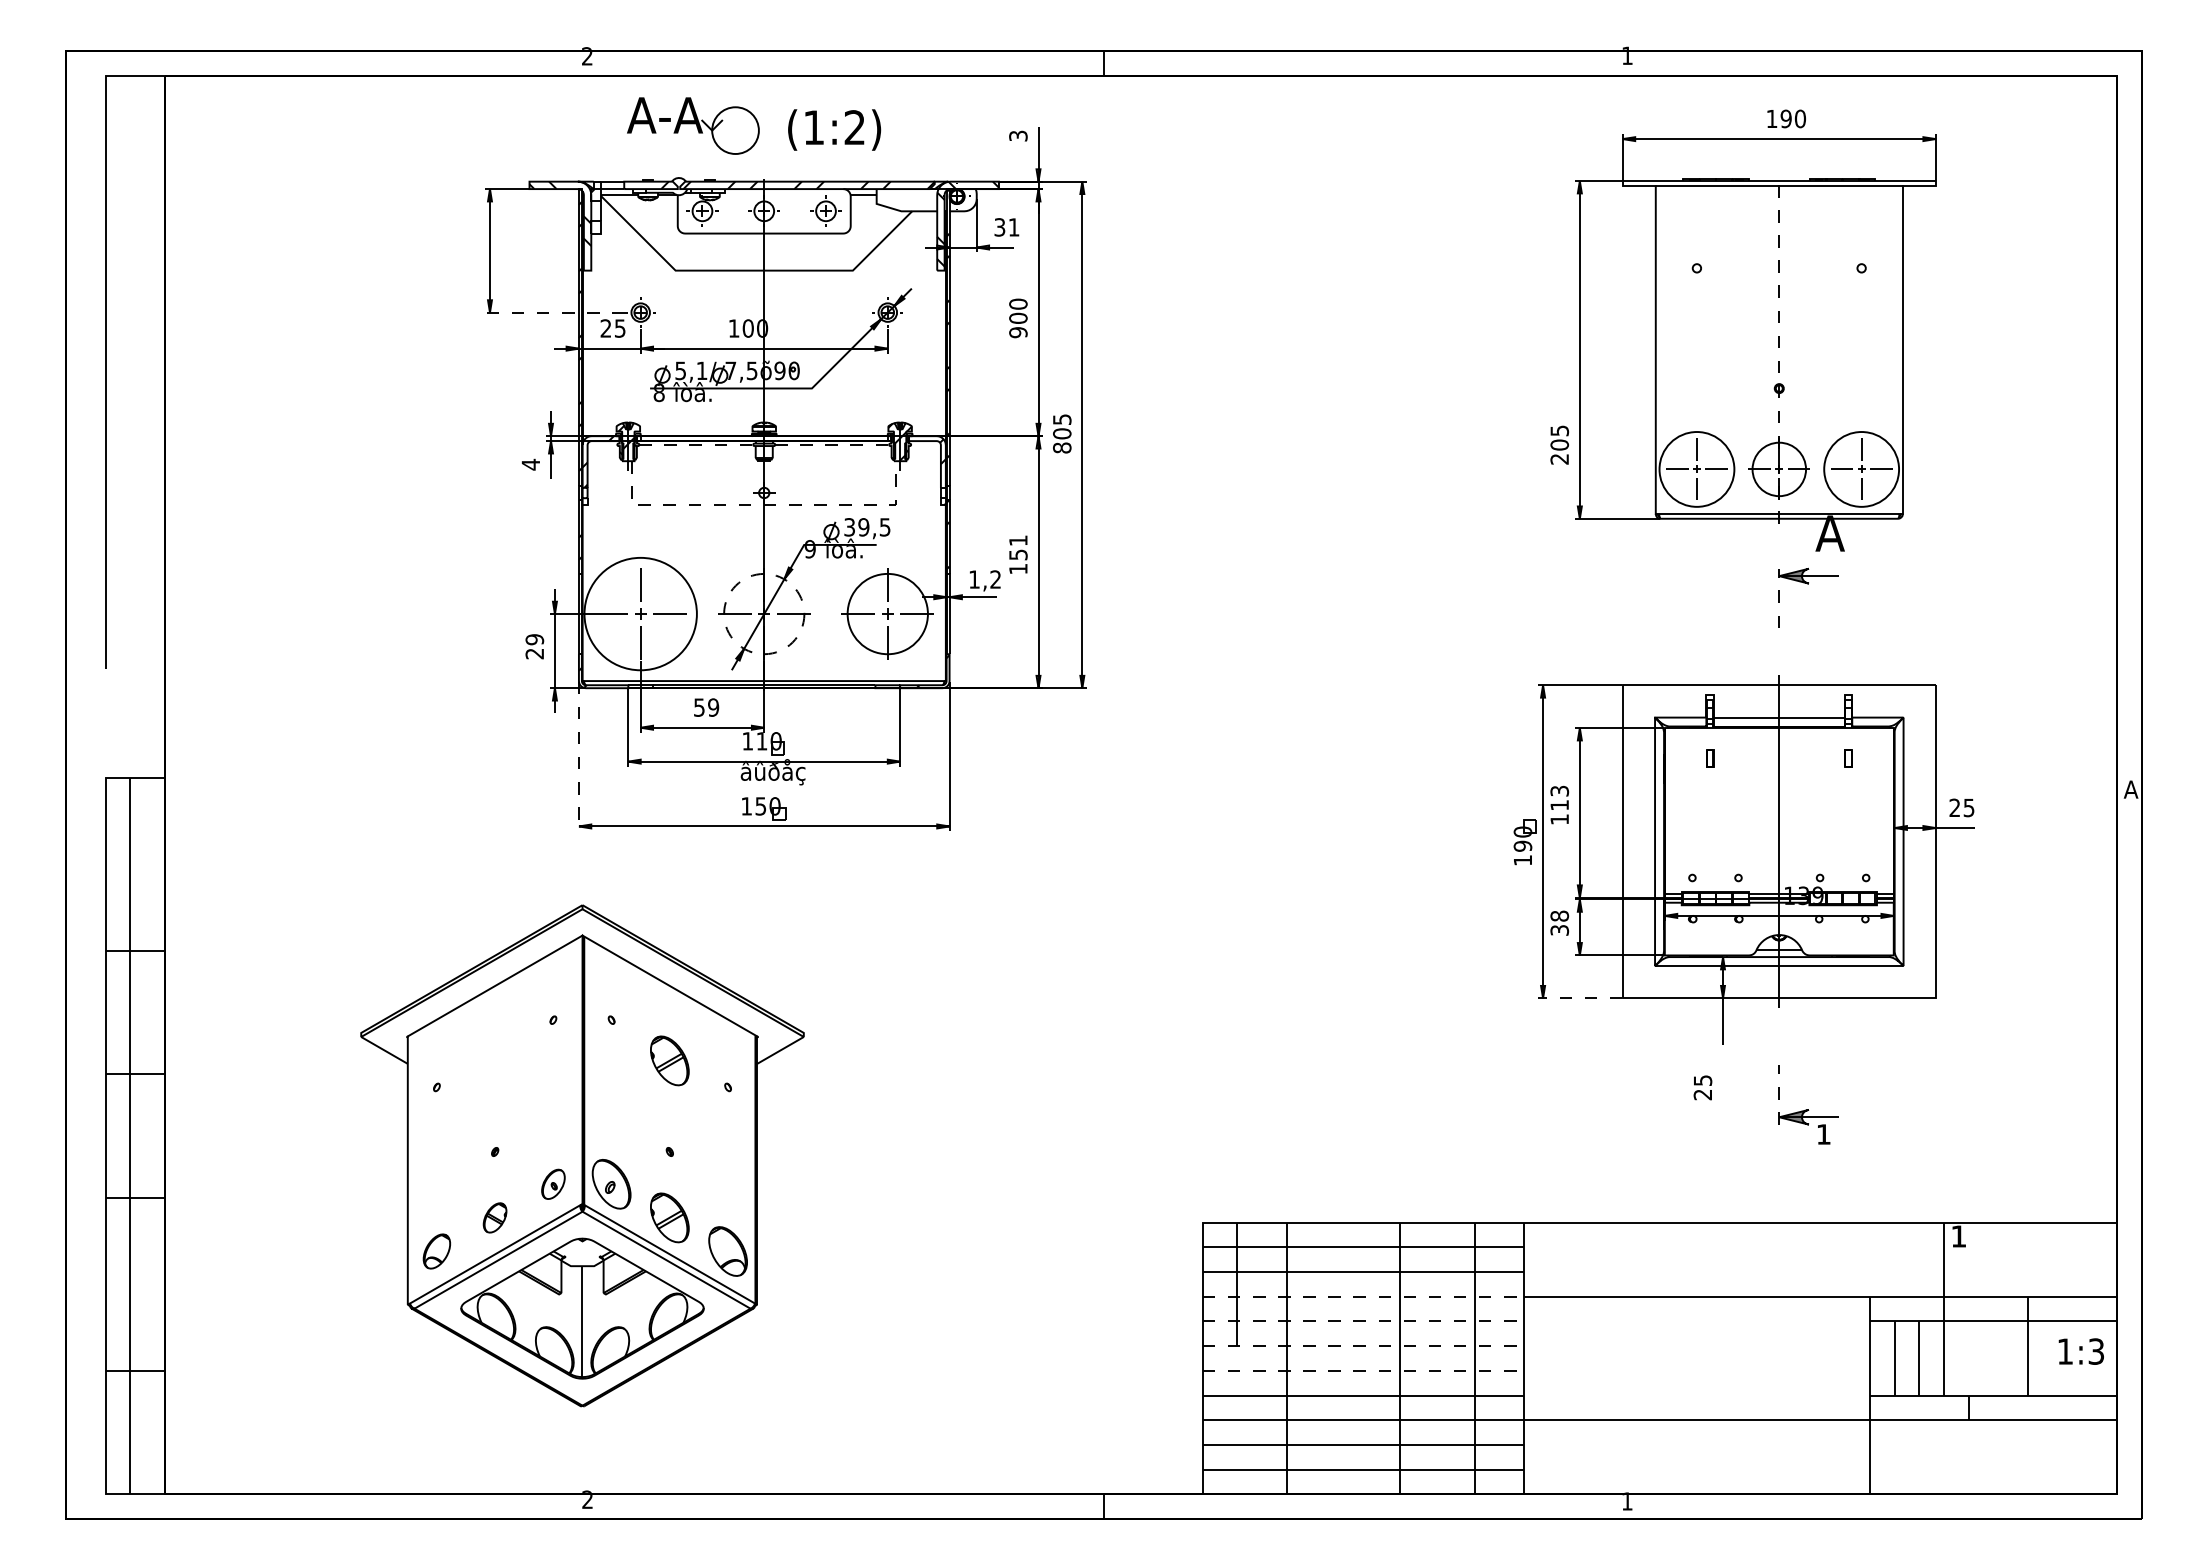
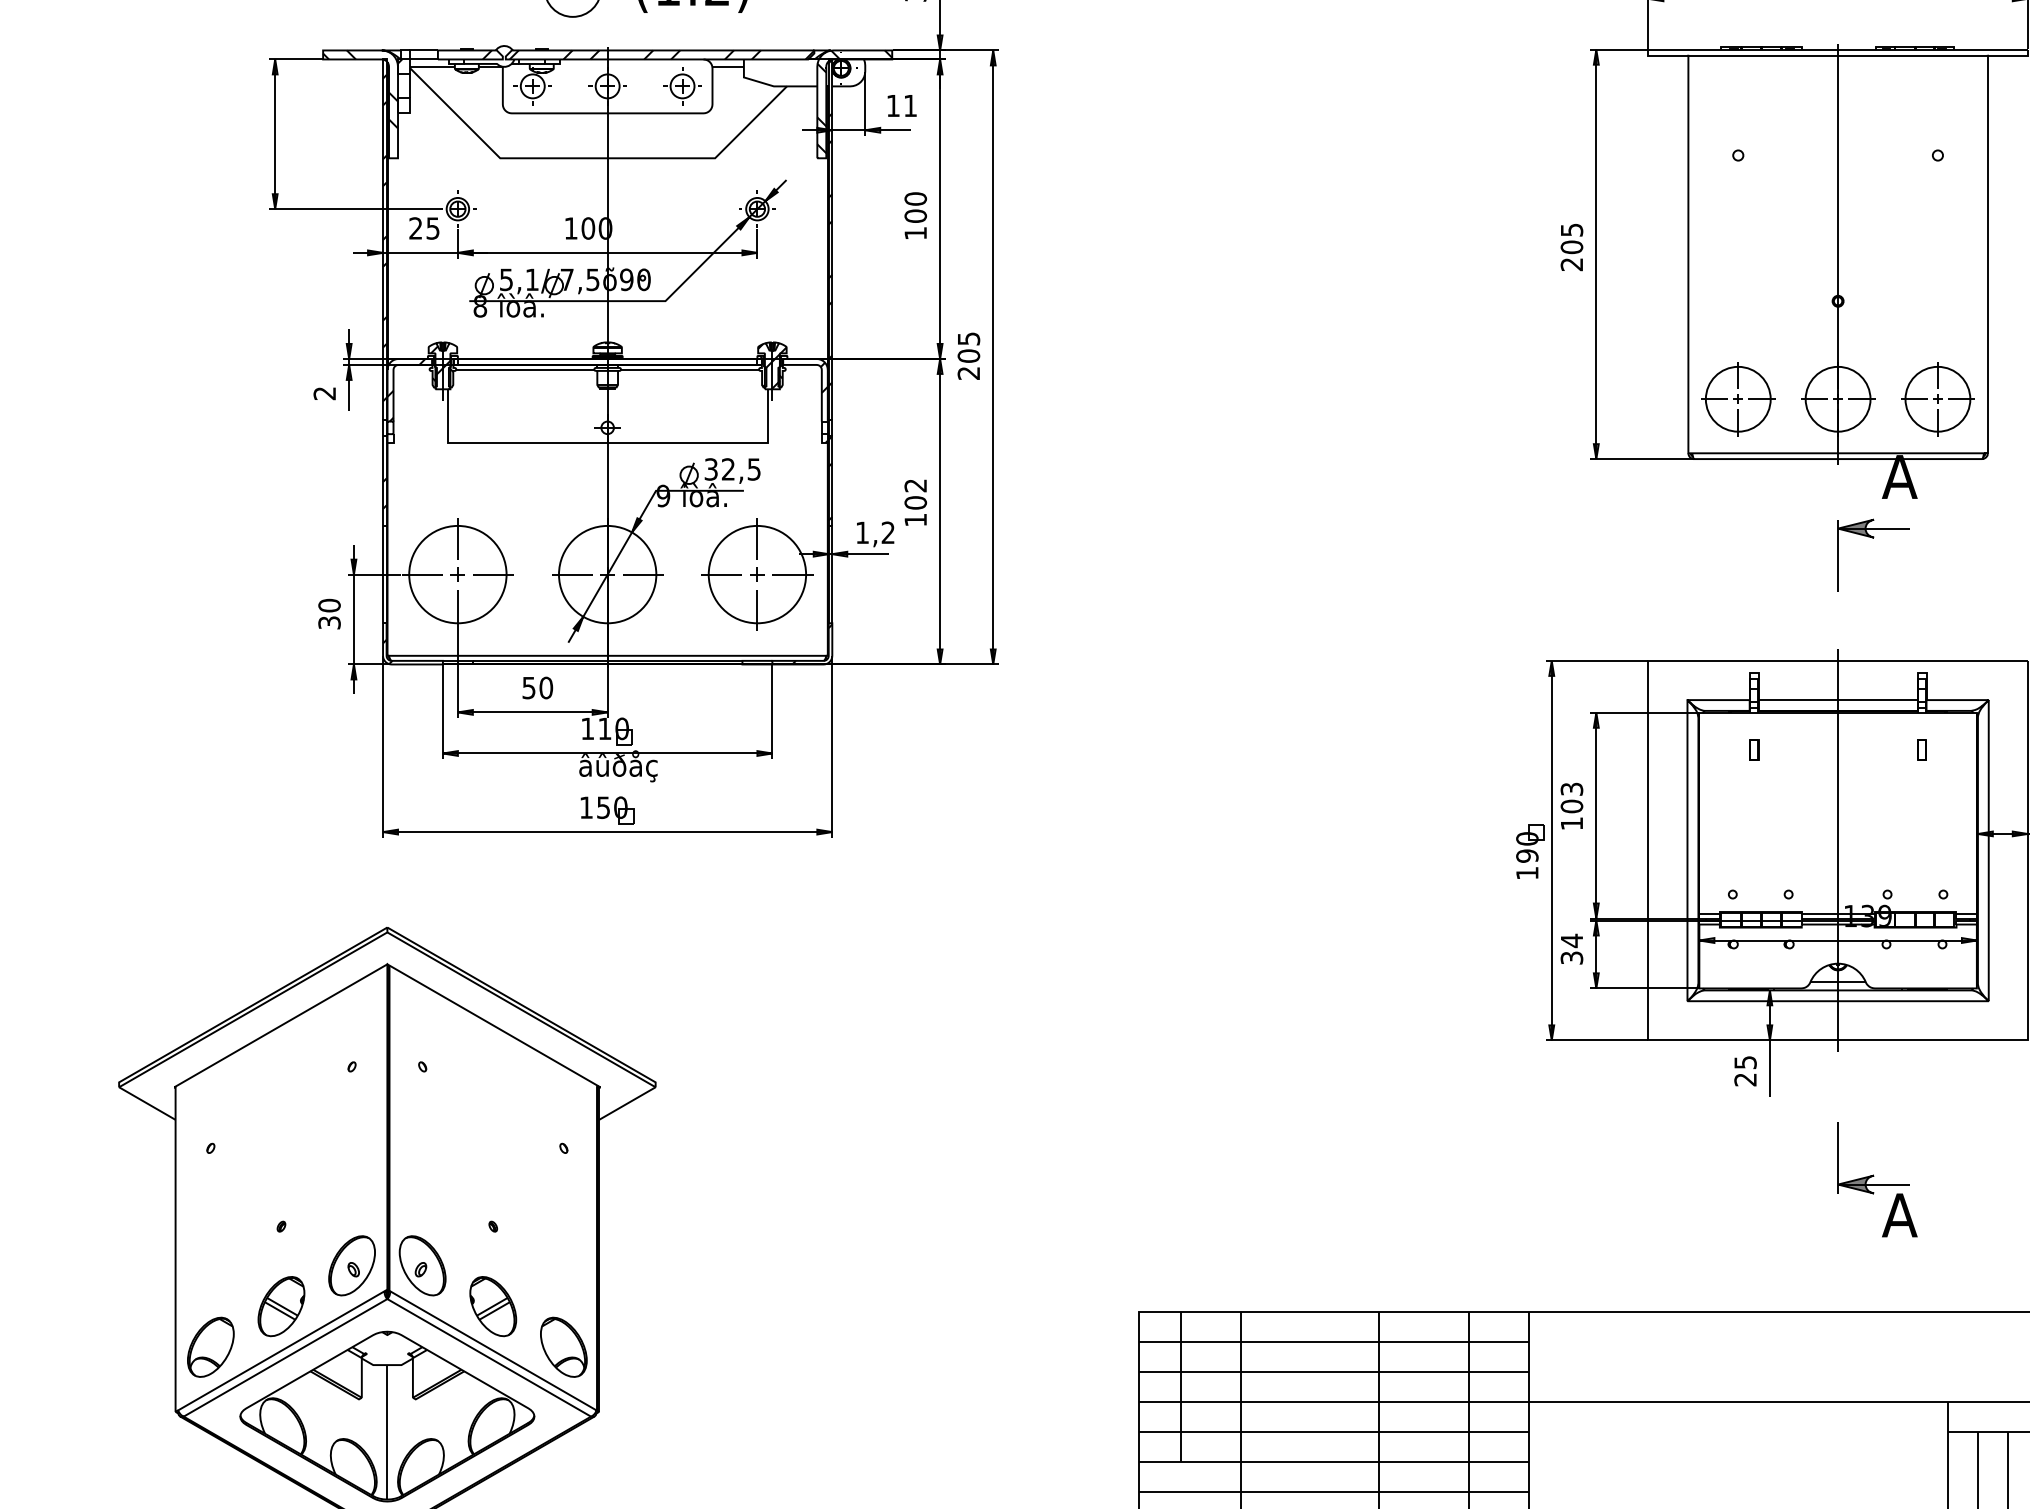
text: (999, 227) -> (892, 106), 31 -> 11
line: (554, 312) -> (353, 209), dashed -> solid
text: (1018, 332) -> (915, 233), 900 -> 100
line: (1779, 350) -> (1838, 255), dashed -> solid
text: (1559, 444) -> (1571, 246), moved
line: (696, 445) -> (525, 370), dashed -> solid
line: (832, 445) -> (690, 370), dashed -> solid
text: (1062, 447) -> (969, 372), 805 -> 205
text: (530, 464) -> (324, 393), 4 -> 2
circle: (1696, 469) -> (1737, 399), size x0.71
circle: (1861, 469) -> (1937, 399), size x0.71
line: (764, 505) -> (607, 443), dashed -> solid
text: (863, 527) -> (727, 469), 39,5 -> 32,5
text: (1018, 547) -> (915, 493), 151 -> 102
line: (1779, 598) -> (1838, 555), dashed -> solid
circle: (640, 613) -> (457, 573), size x0.71
circle: (764, 613) -> (607, 573), dashed -> solid
text: (534, 646) -> (329, 613), 29 -> 30
text: (713, 707) -> (546, 687), 59 -> 50
line: (578, 756) -> (382, 747), dashed -> solid
text: (1559, 804) -> (1571, 805), 113 -> 103
text: (1559, 916) -> (1571, 941), 38 -> 34
line: (1579, 998) -> (1595, 1040), dashed -> solid
part: (669, 1060) -> (492, 1115), removed
text: (1702, 1087) -> (1745, 1070), moved
line: (1779, 1094) -> (1838, 1156), dashed -> solid
text: (1829, 1142) -> (1898, 1215), ¹ -> A
part: (553, 1184) -> (352, 1266), size x1.67
part: (494, 1217) -> (280, 1306), size x1.67
part: (436, 1251) -> (210, 1347), size x1.43
line: (1363, 1296) -> (1334, 1401), dashed -> solid
line: (1363, 1321) -> (1334, 1432), dashed -> solid
line: (1363, 1346) -> (1334, 1462), dashed -> solid
line: (1363, 1370) -> (1334, 1491), dashed -> solid

